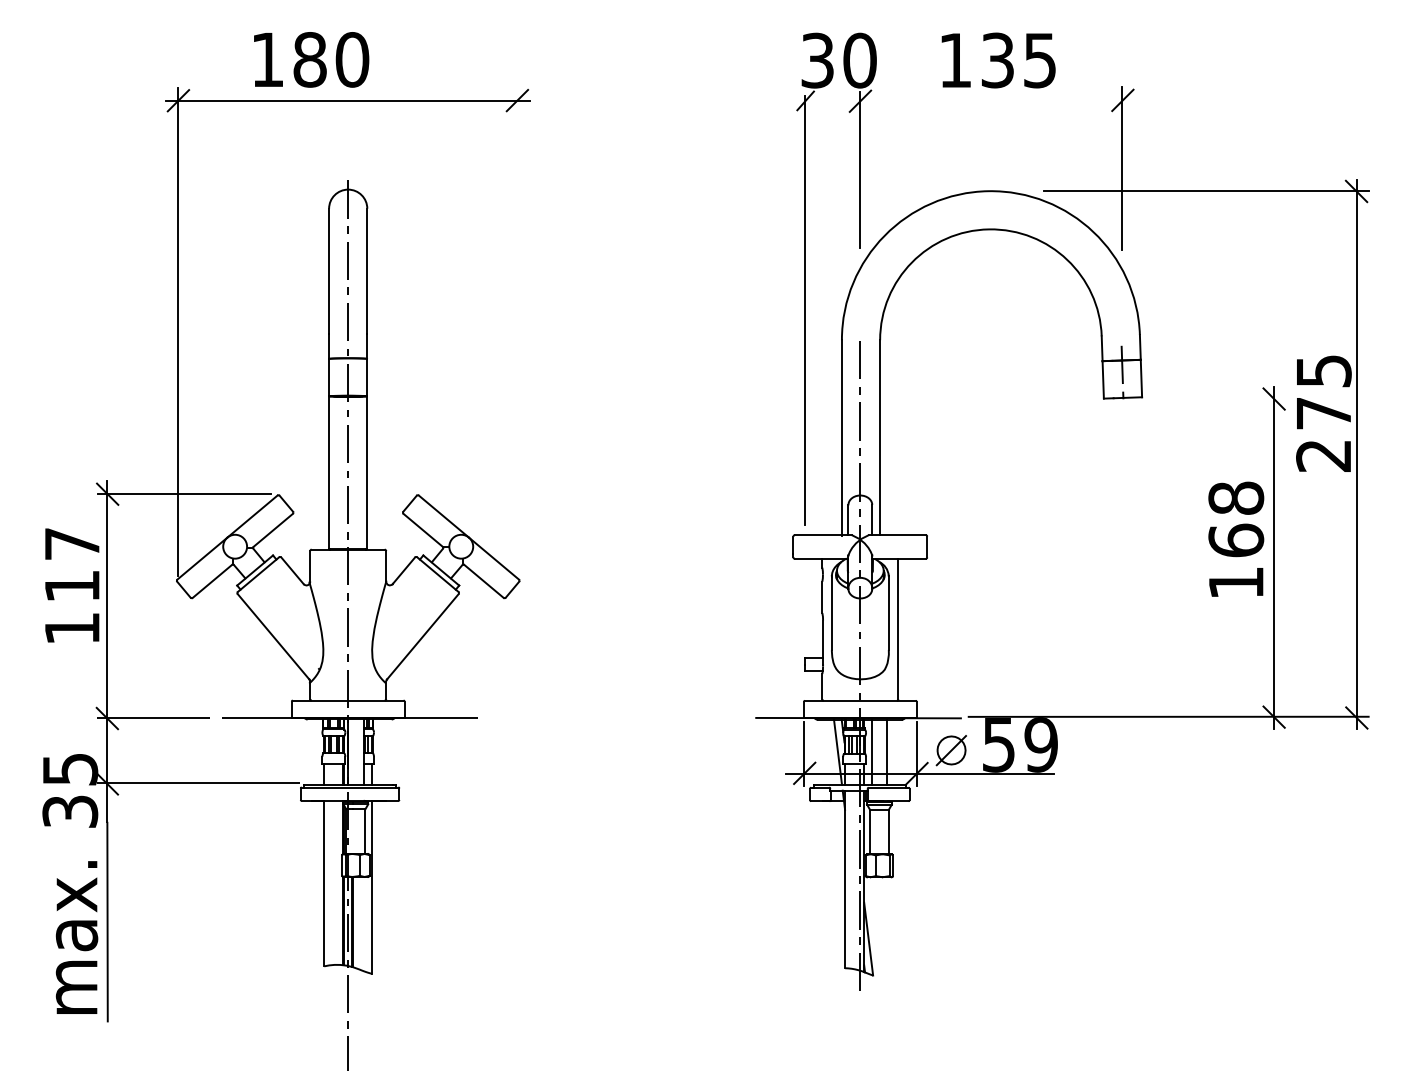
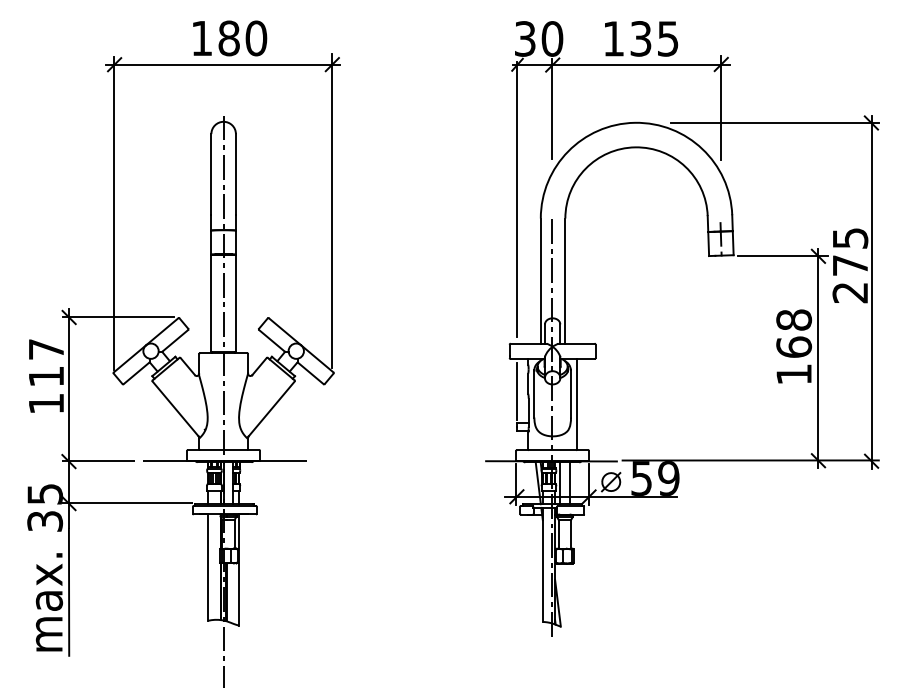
text: (312, 59) -> (230, 38), moved
line: (965, 101) -> (620, 65), added
line: (517, 329) -> (332, 211), added
line: (1218, 399) -> (782, 256), added
line: (805, 607) -> (517, 390), added

